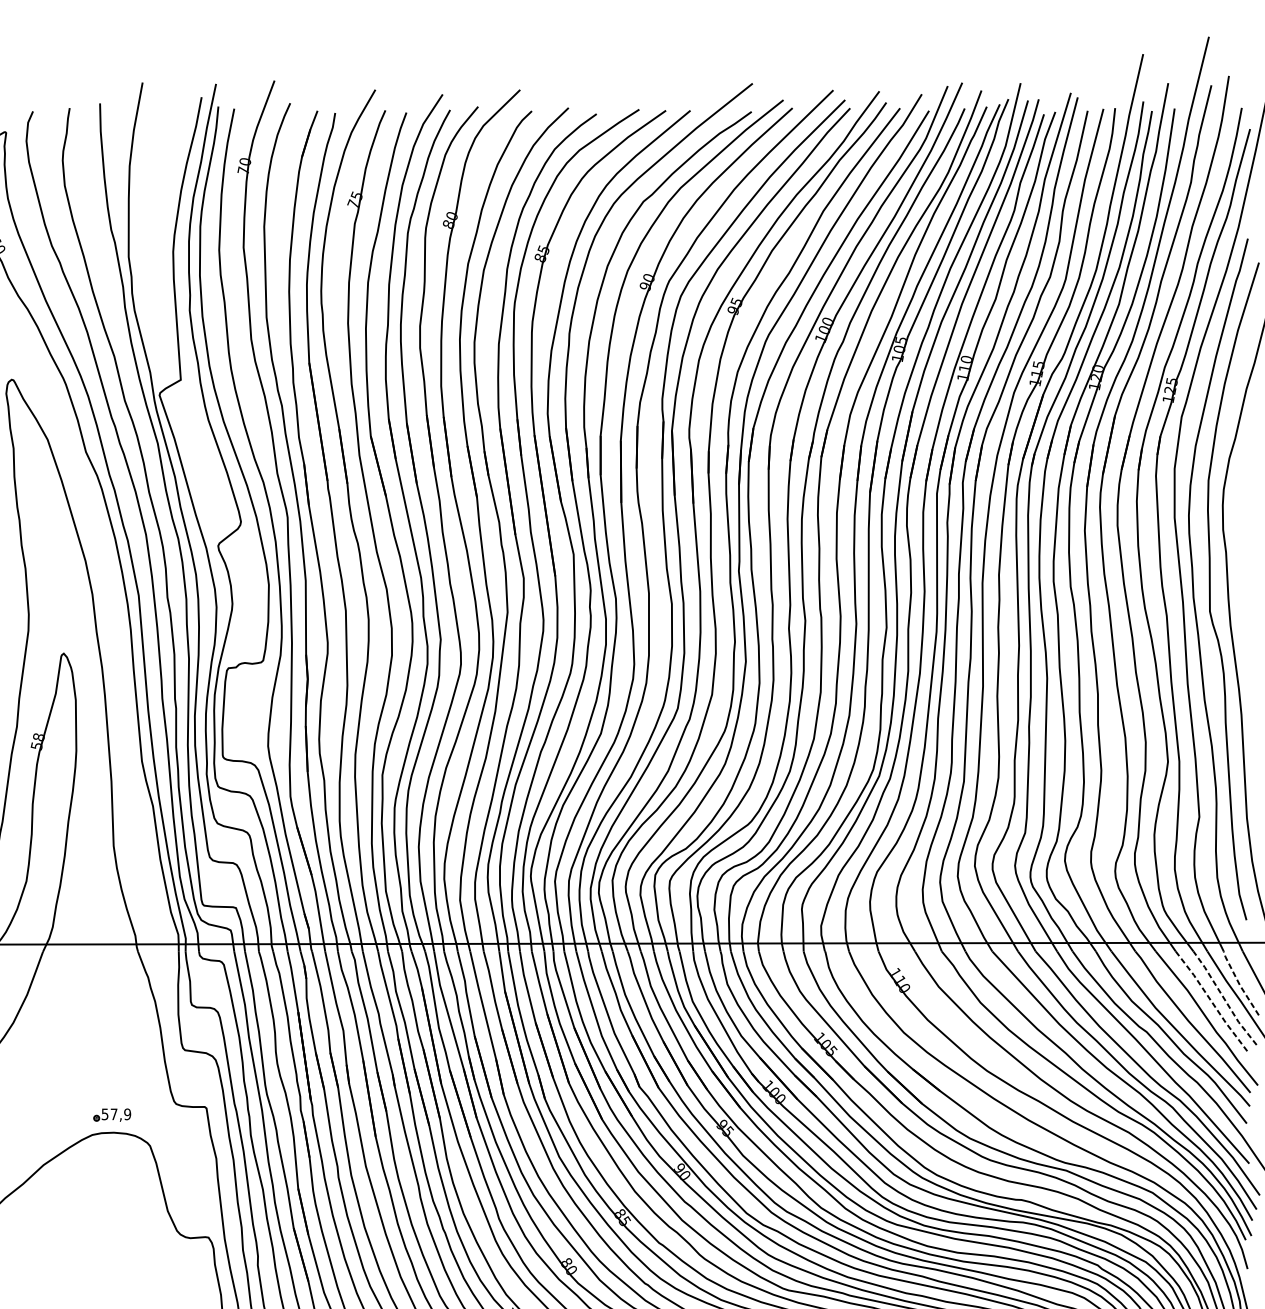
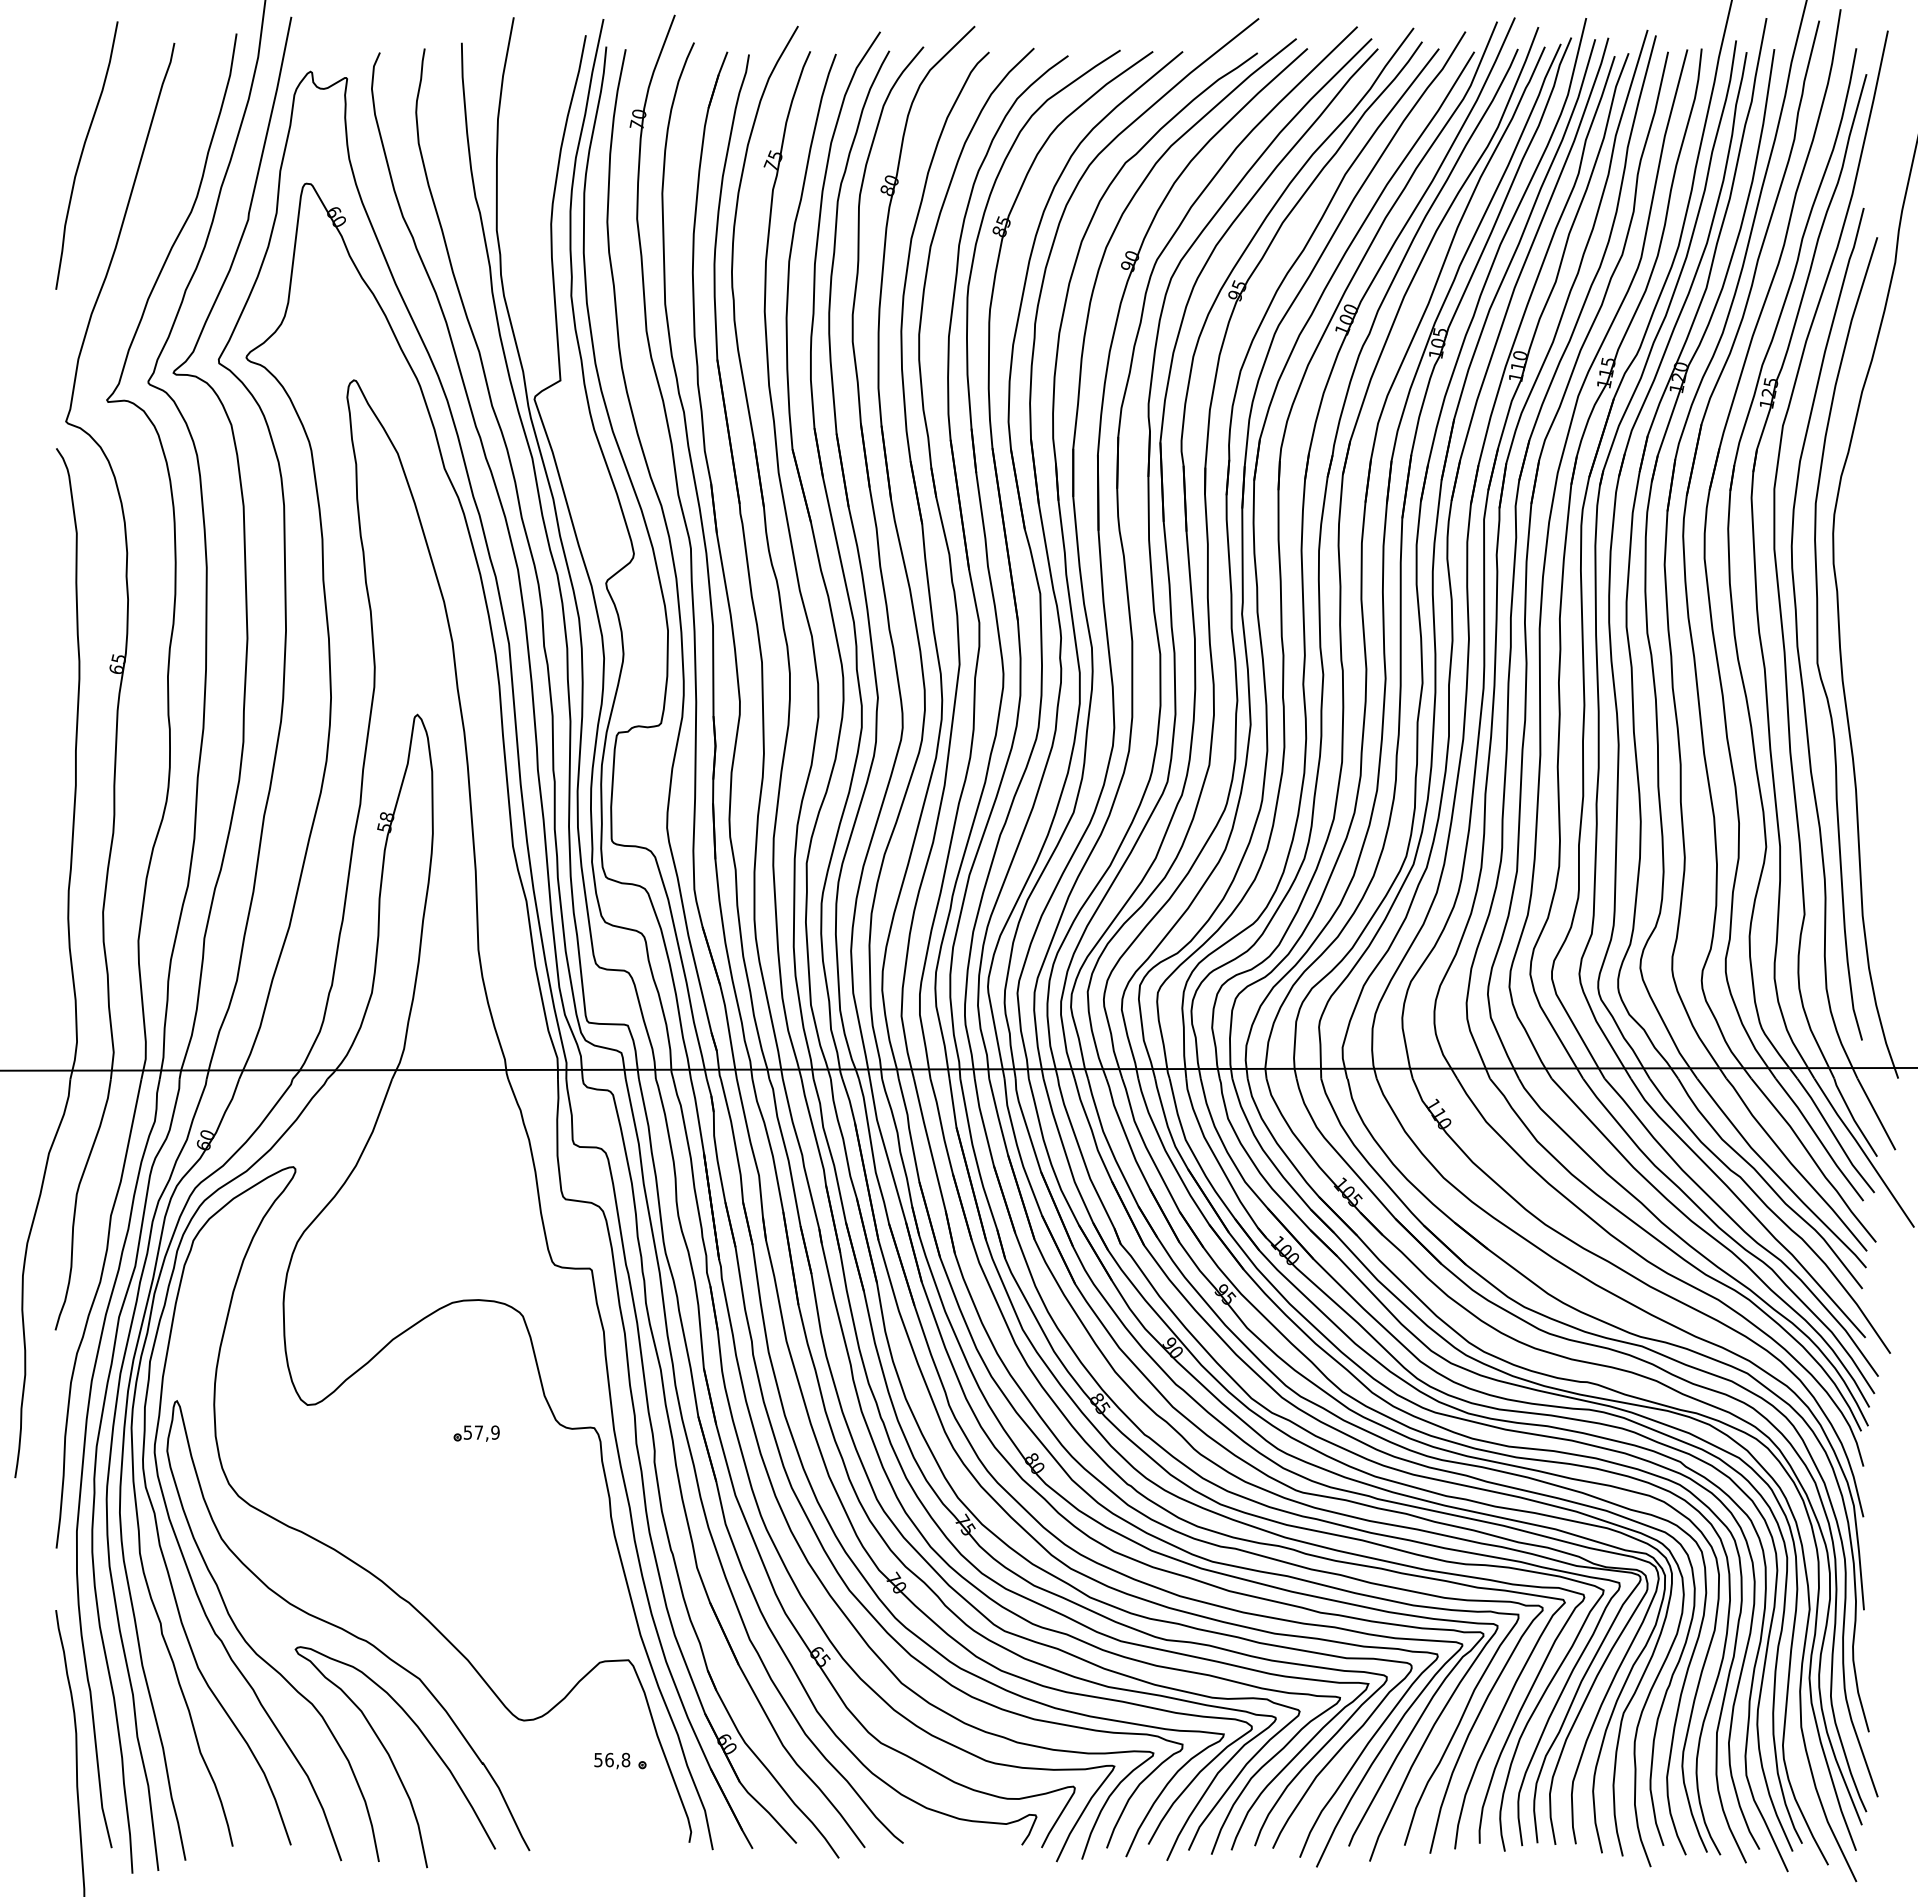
line: (1239, 983) -> (1853, 1117), dashed -> solid
line: (1223, 998) -> (1834, 1136), dashed -> solid
line: (1211, 1002) -> (1819, 1140), dashed -> solid
part: (112, 1115) -> (476, 1433), moved

